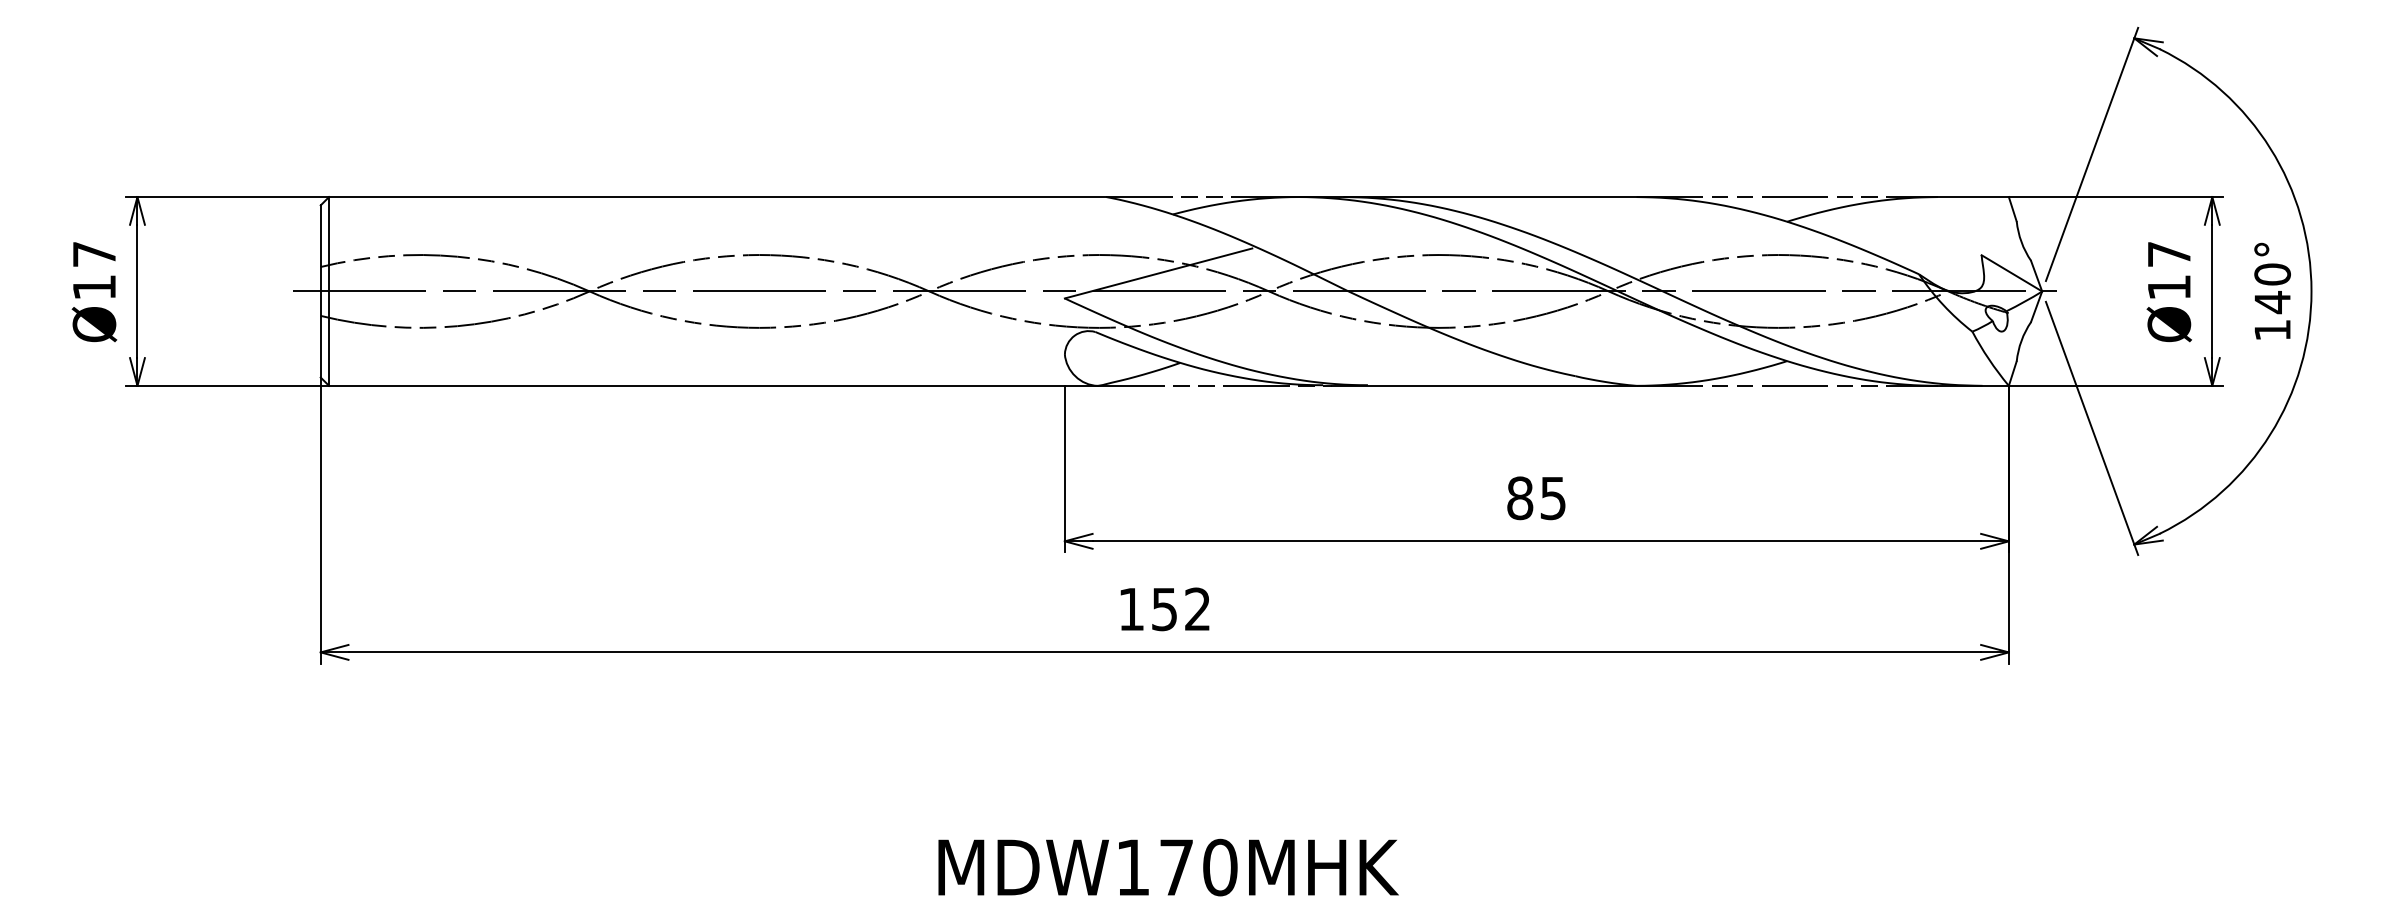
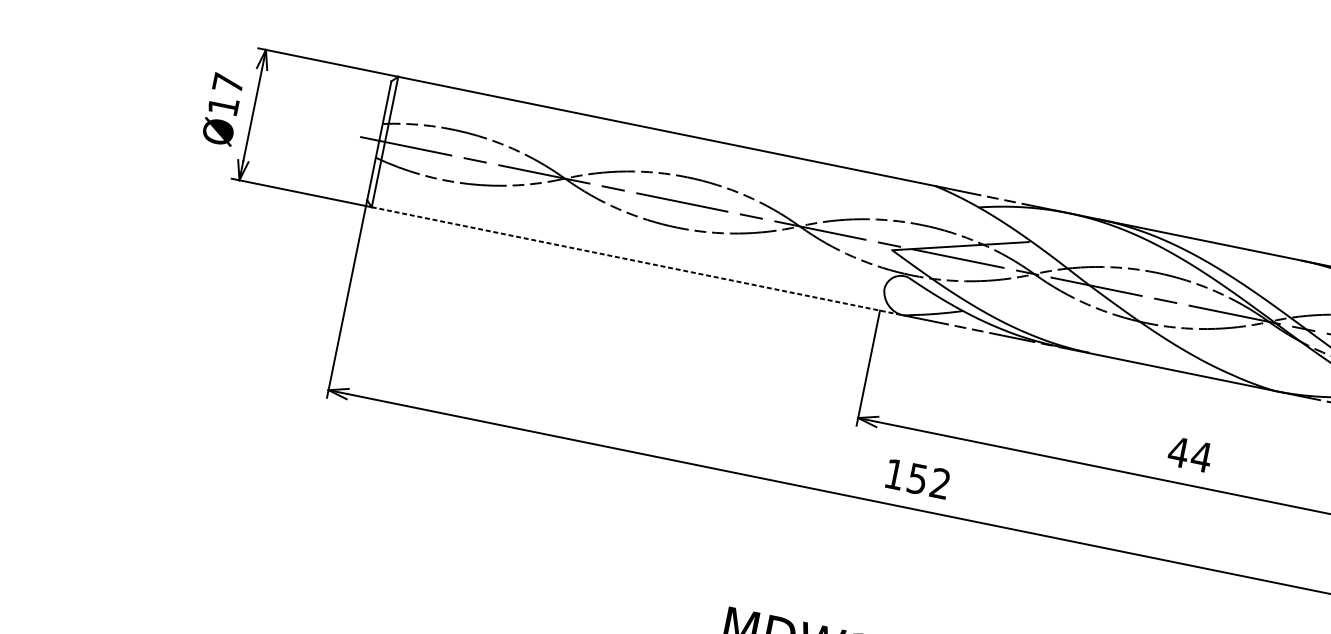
line: (714, 385) -> (638, 261), solid -> dashed
text: (1536, 498) -> (1189, 454), 85 -> 44

